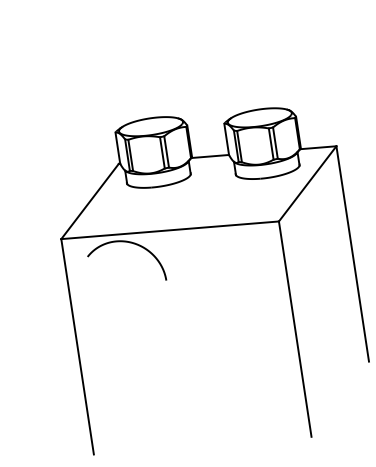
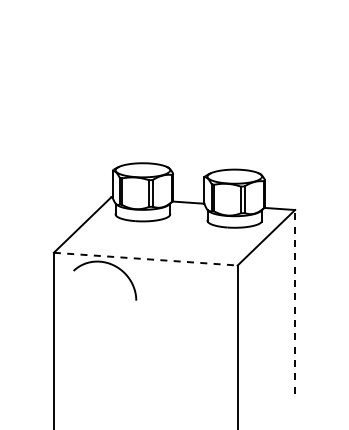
line: (171, 230) -> (146, 259), solid -> dashed
line: (353, 253) -> (295, 301), solid -> dashed

